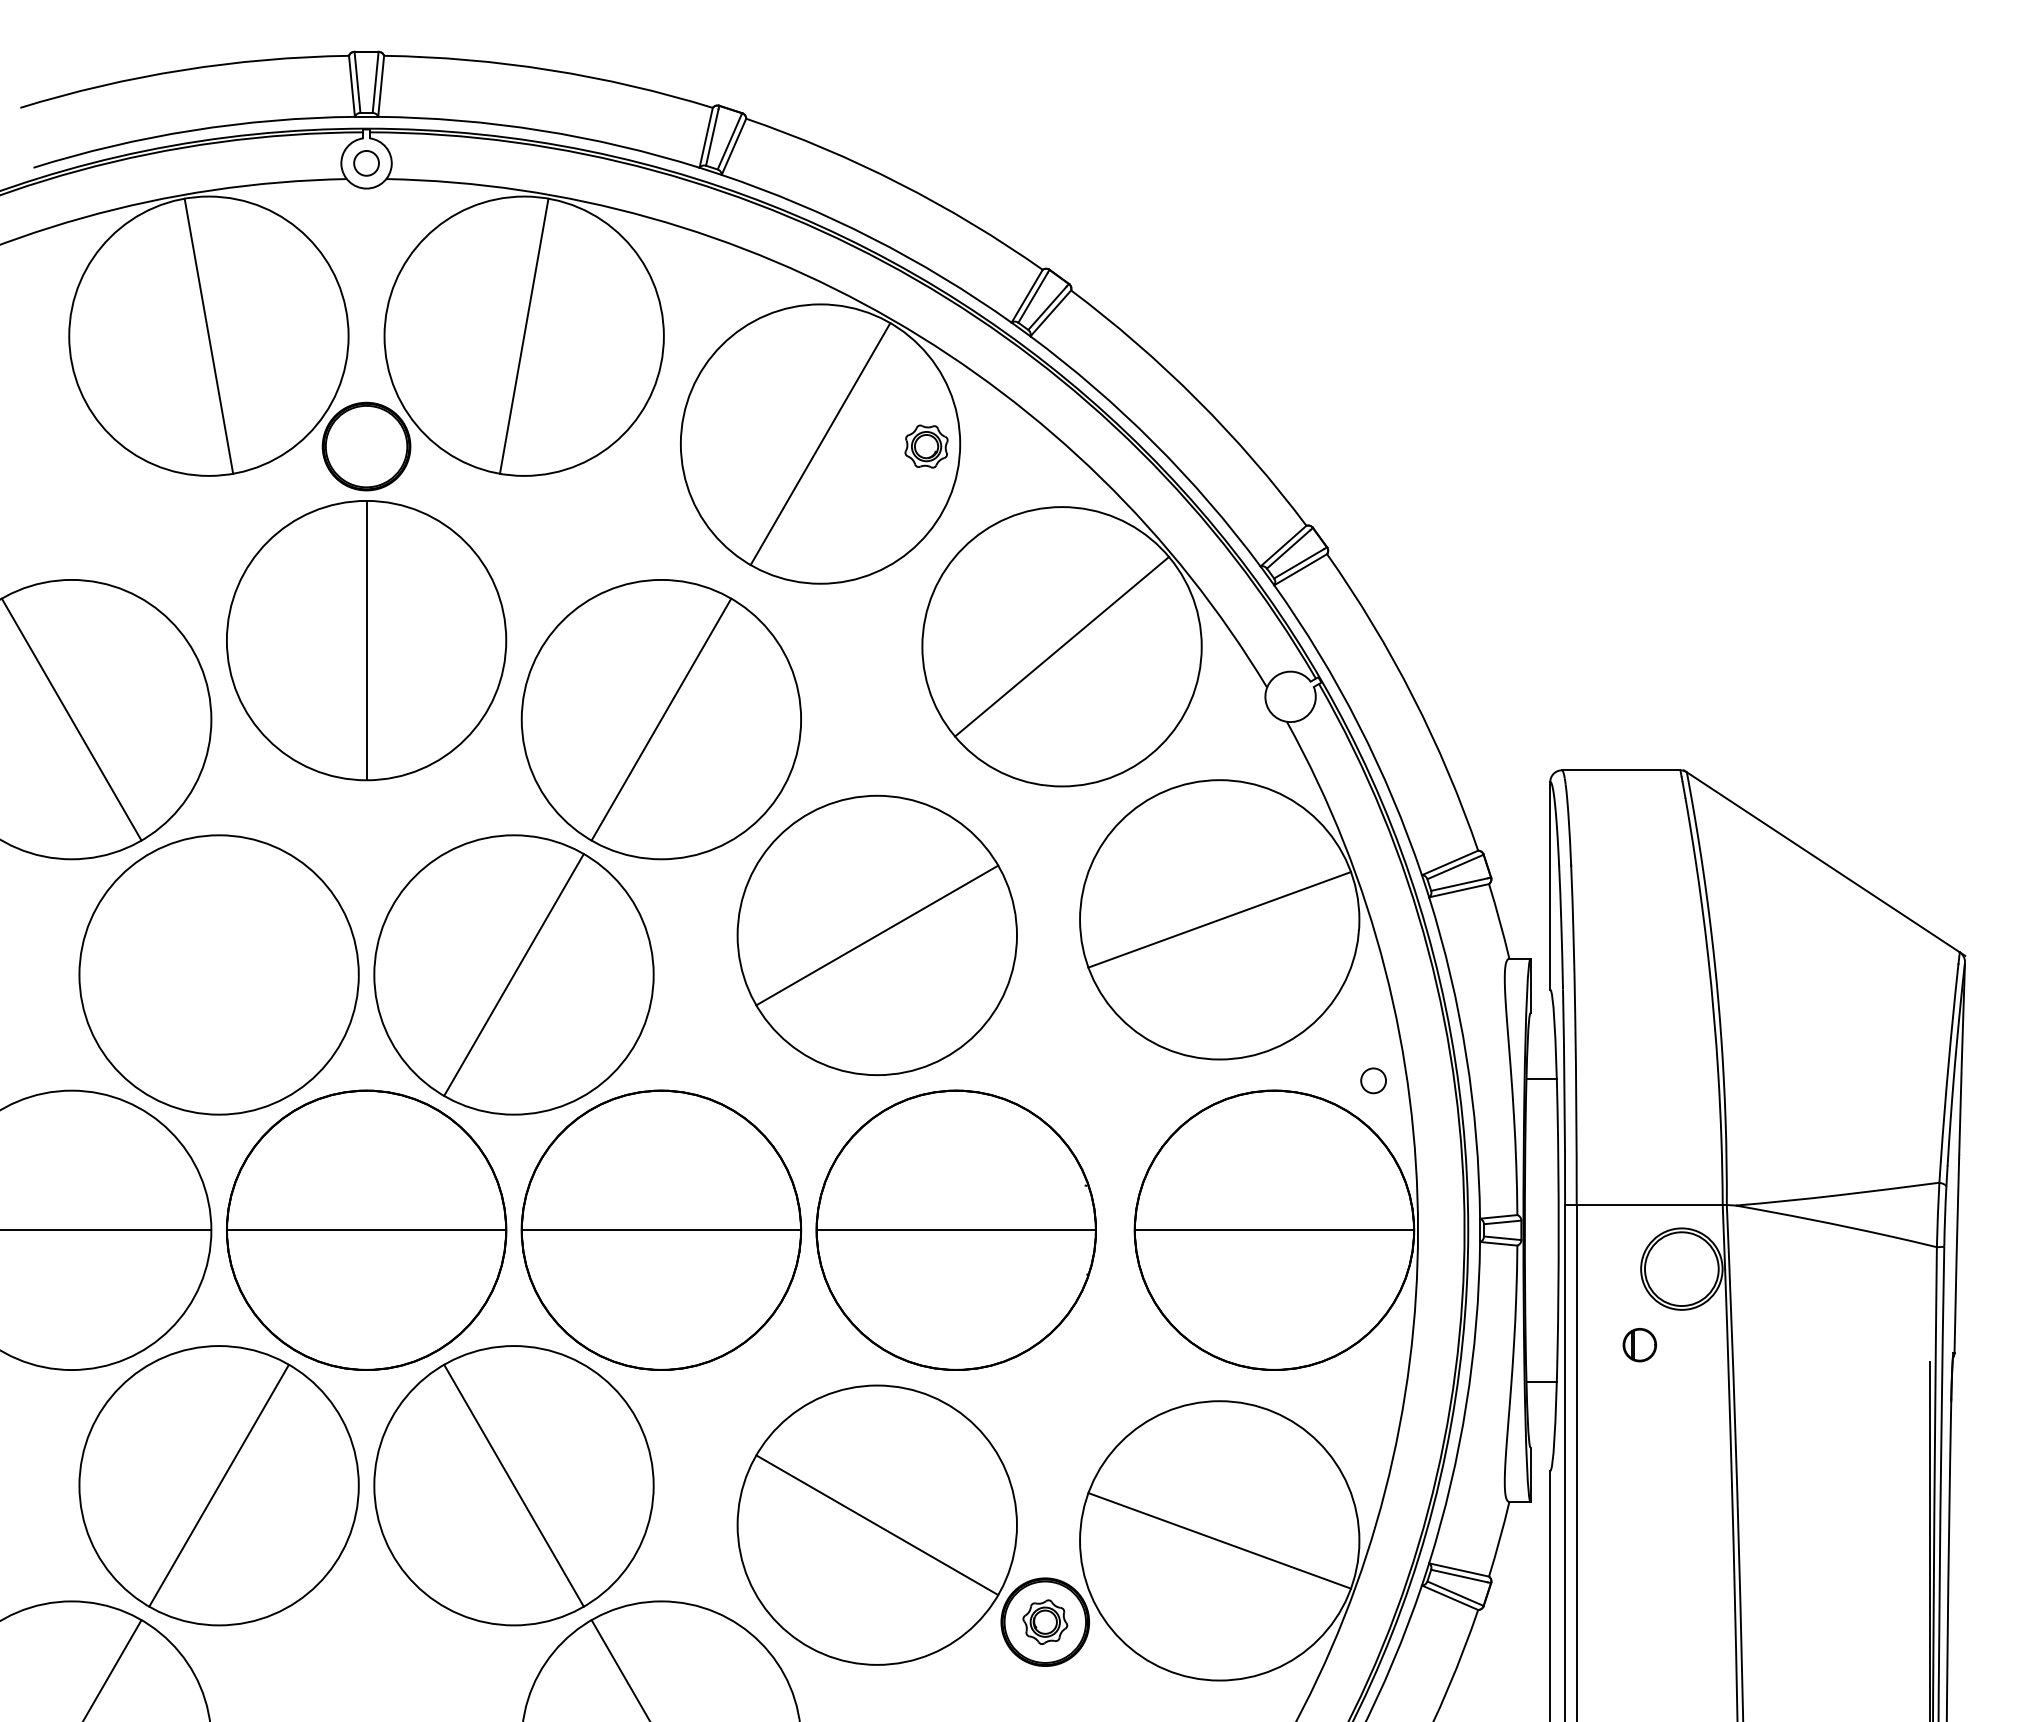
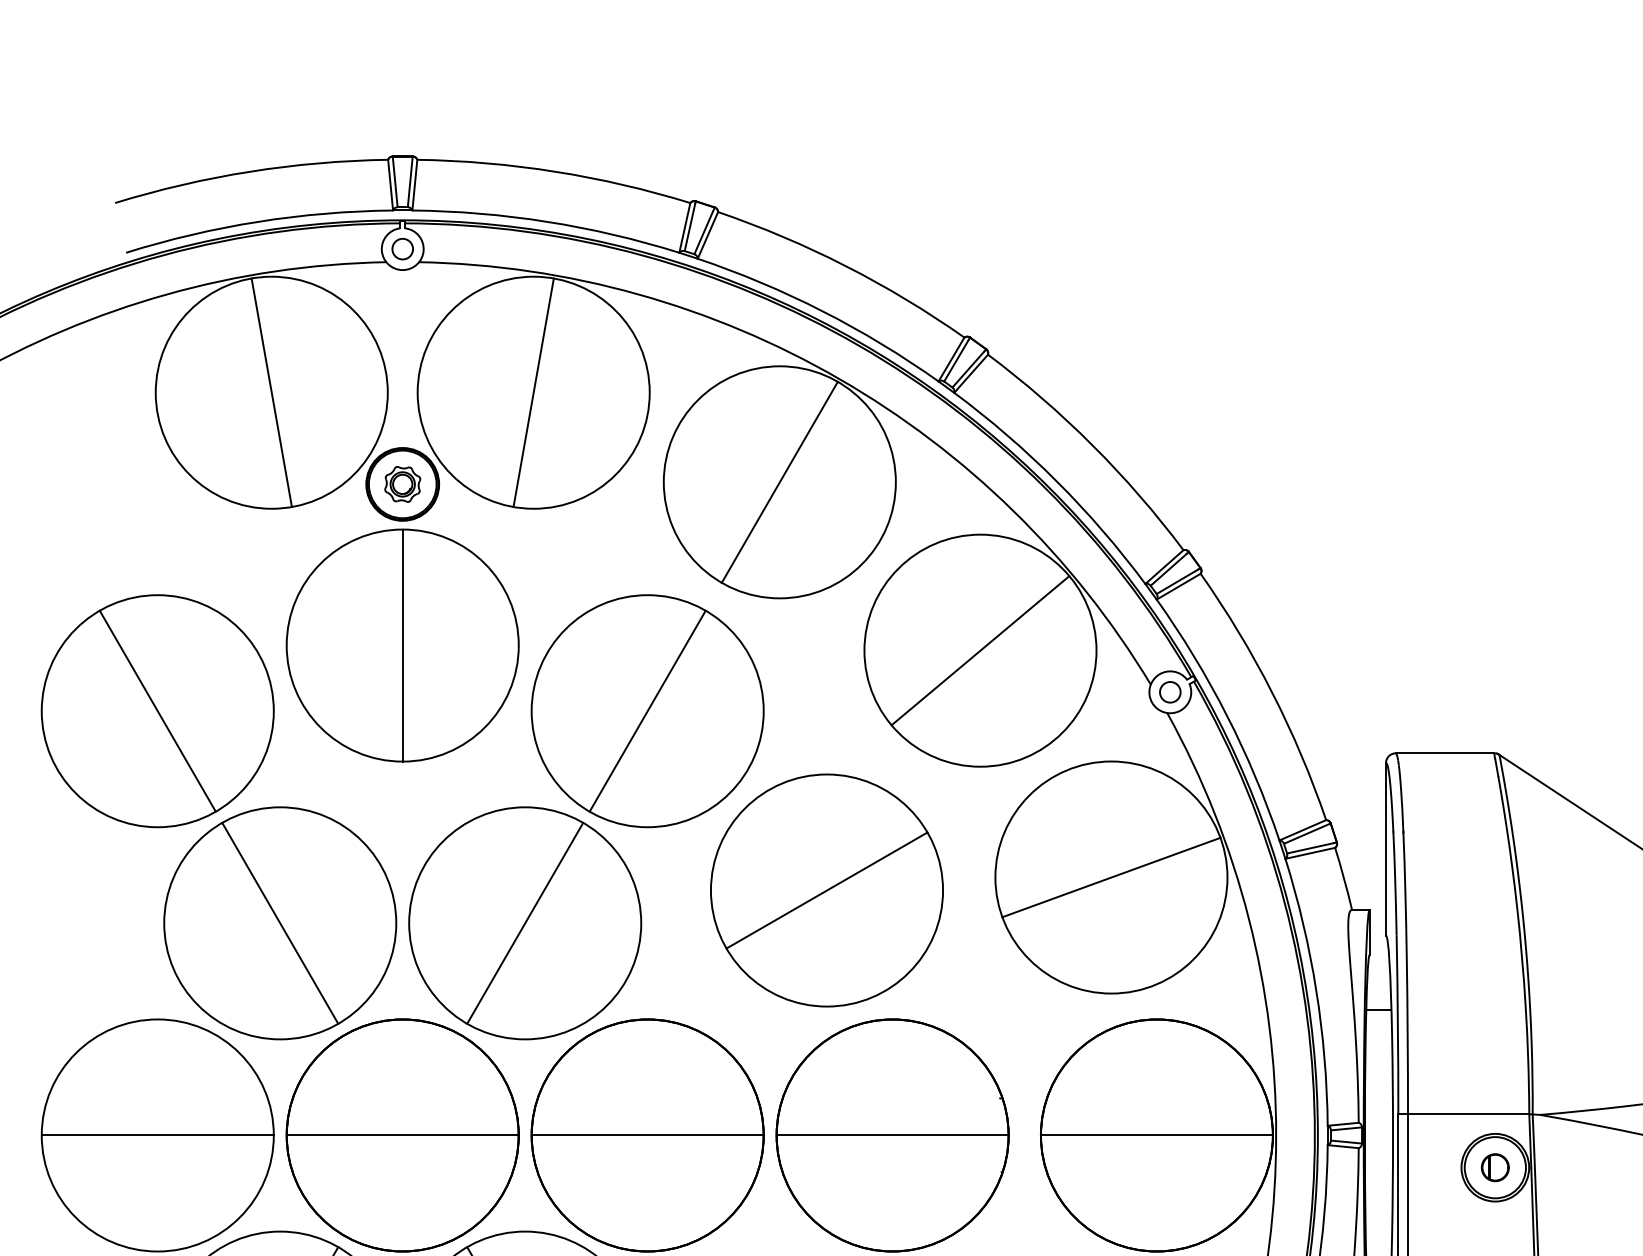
part: (926, 446) -> (402, 484), moved
line: (218, 974) -> (279, 922), added
circle: (1373, 1080) -> (1170, 692), moved
part: (1639, 1345) -> (1495, 1168), moved

